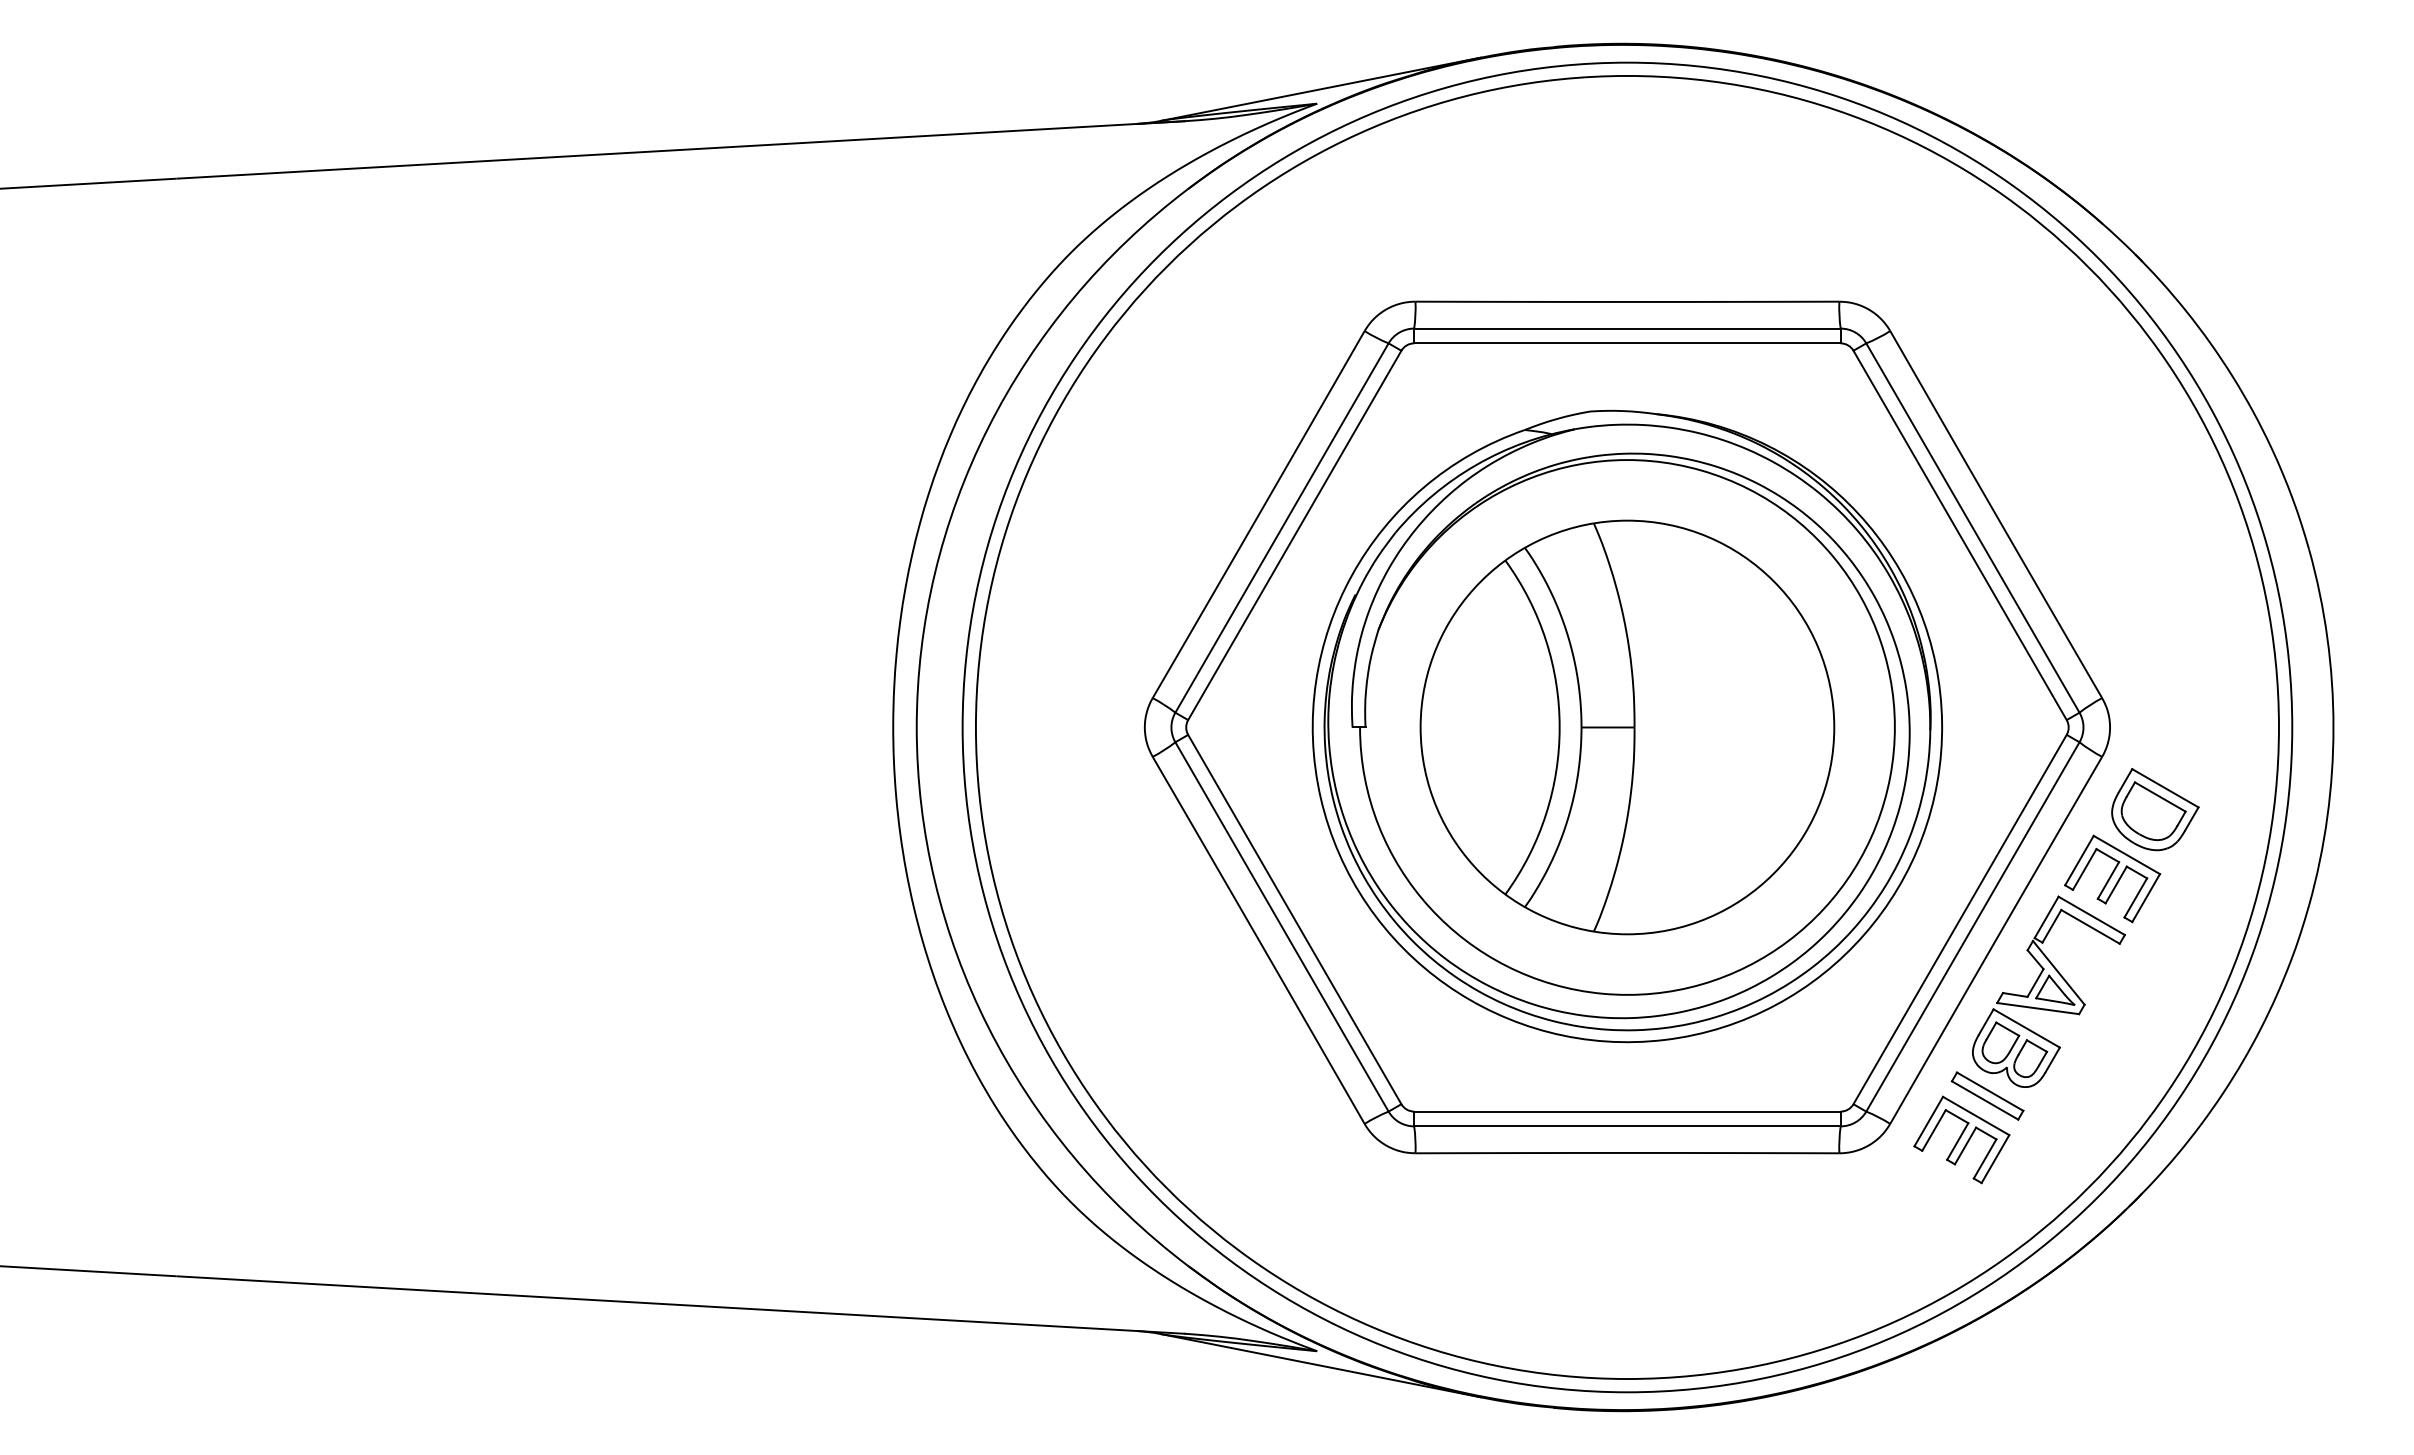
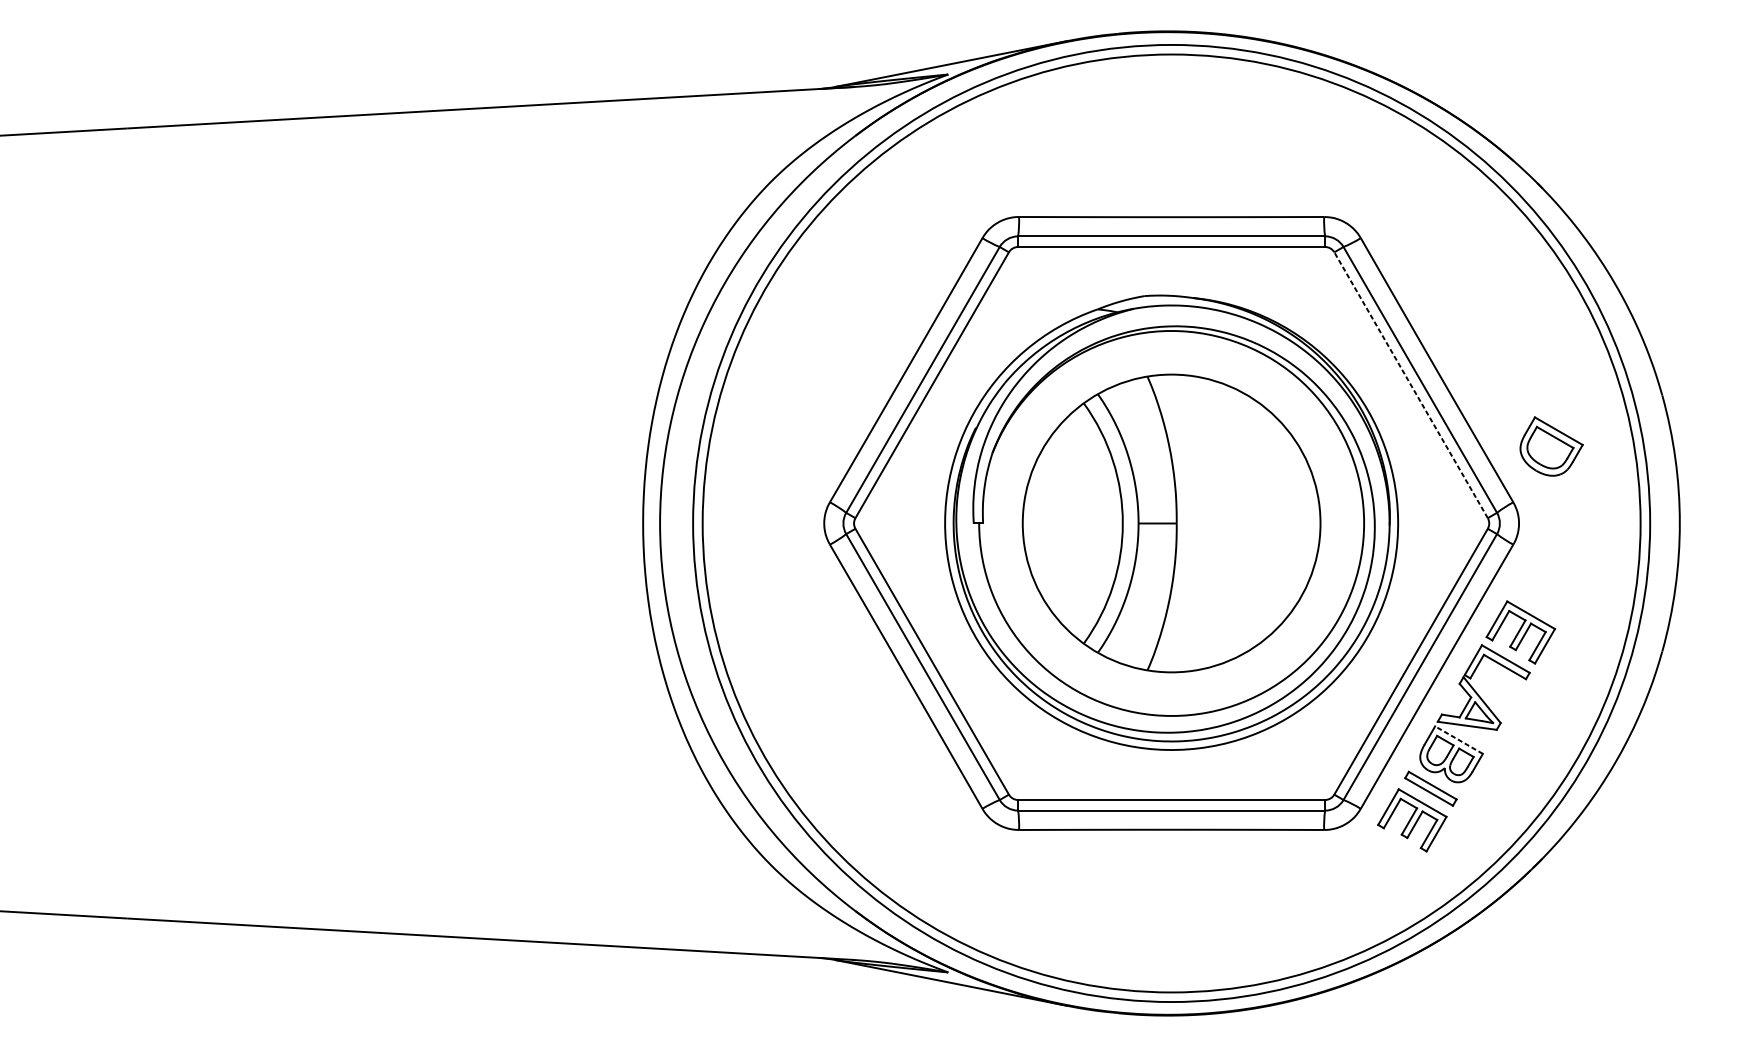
line: (1959, 535) -> (1410, 385), solid -> dashed
part: (2155, 809) -> (1551, 446), moved
line: (2026, 1028) -> (1458, 740), solid -> dashed

